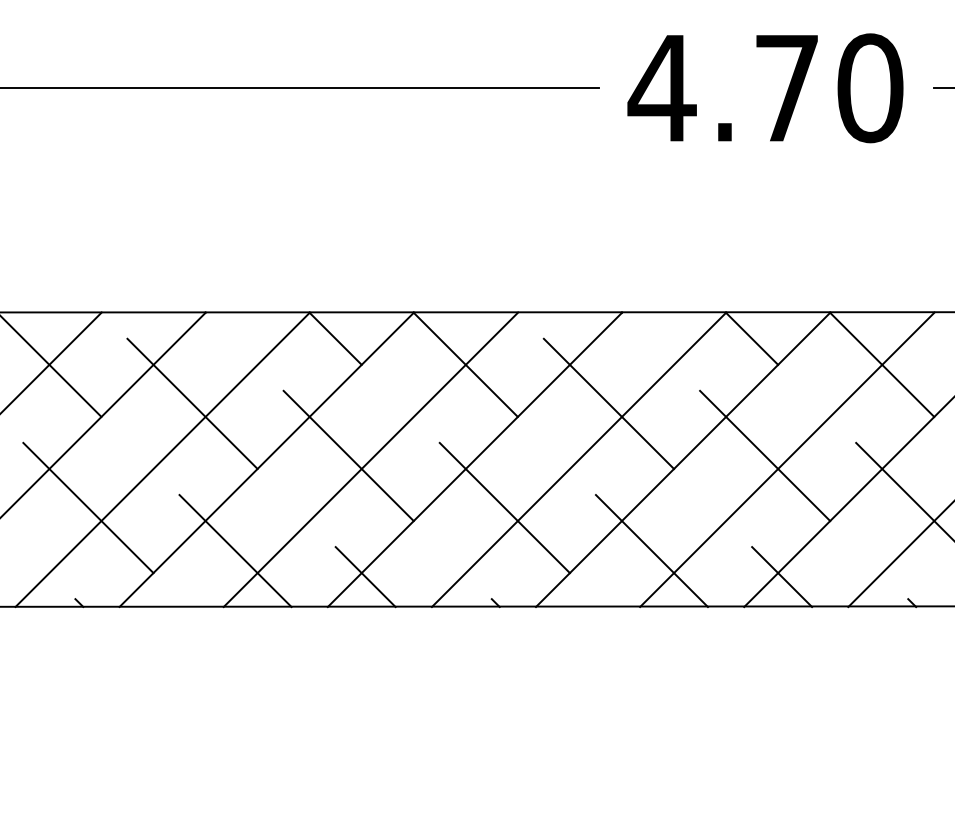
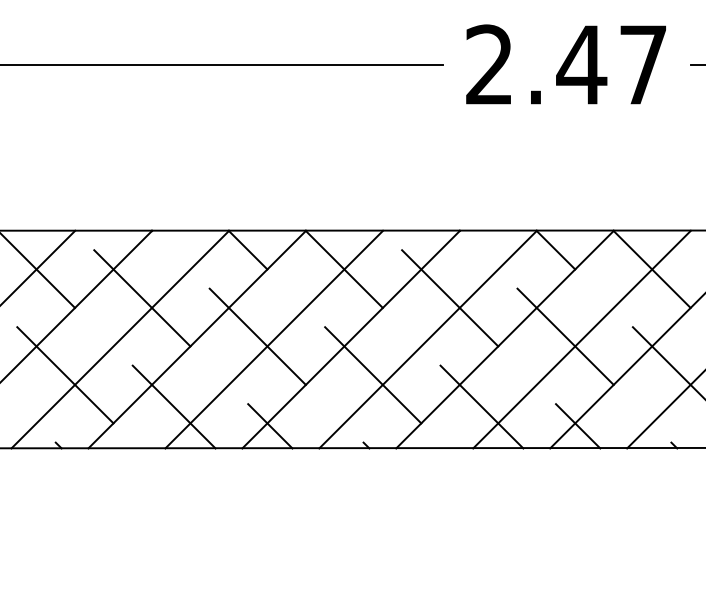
text: (765, 88) -> (565, 65), 4.70 -> 2.47

